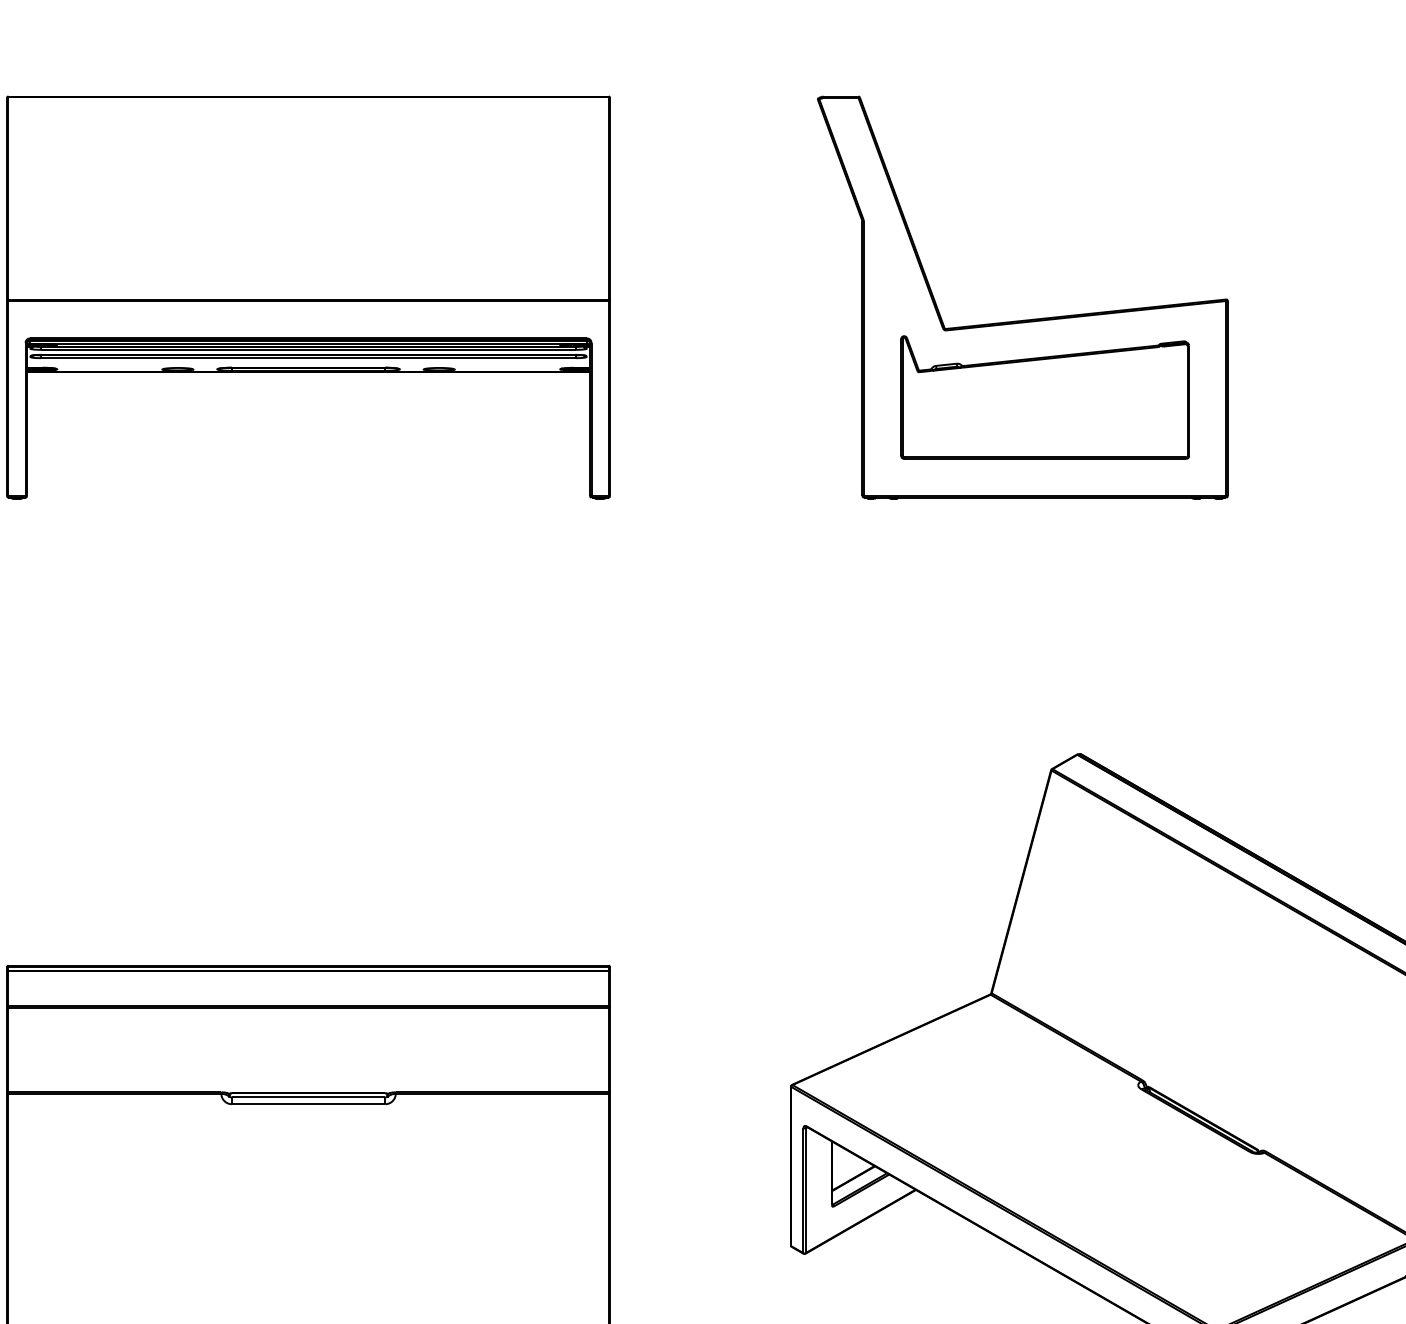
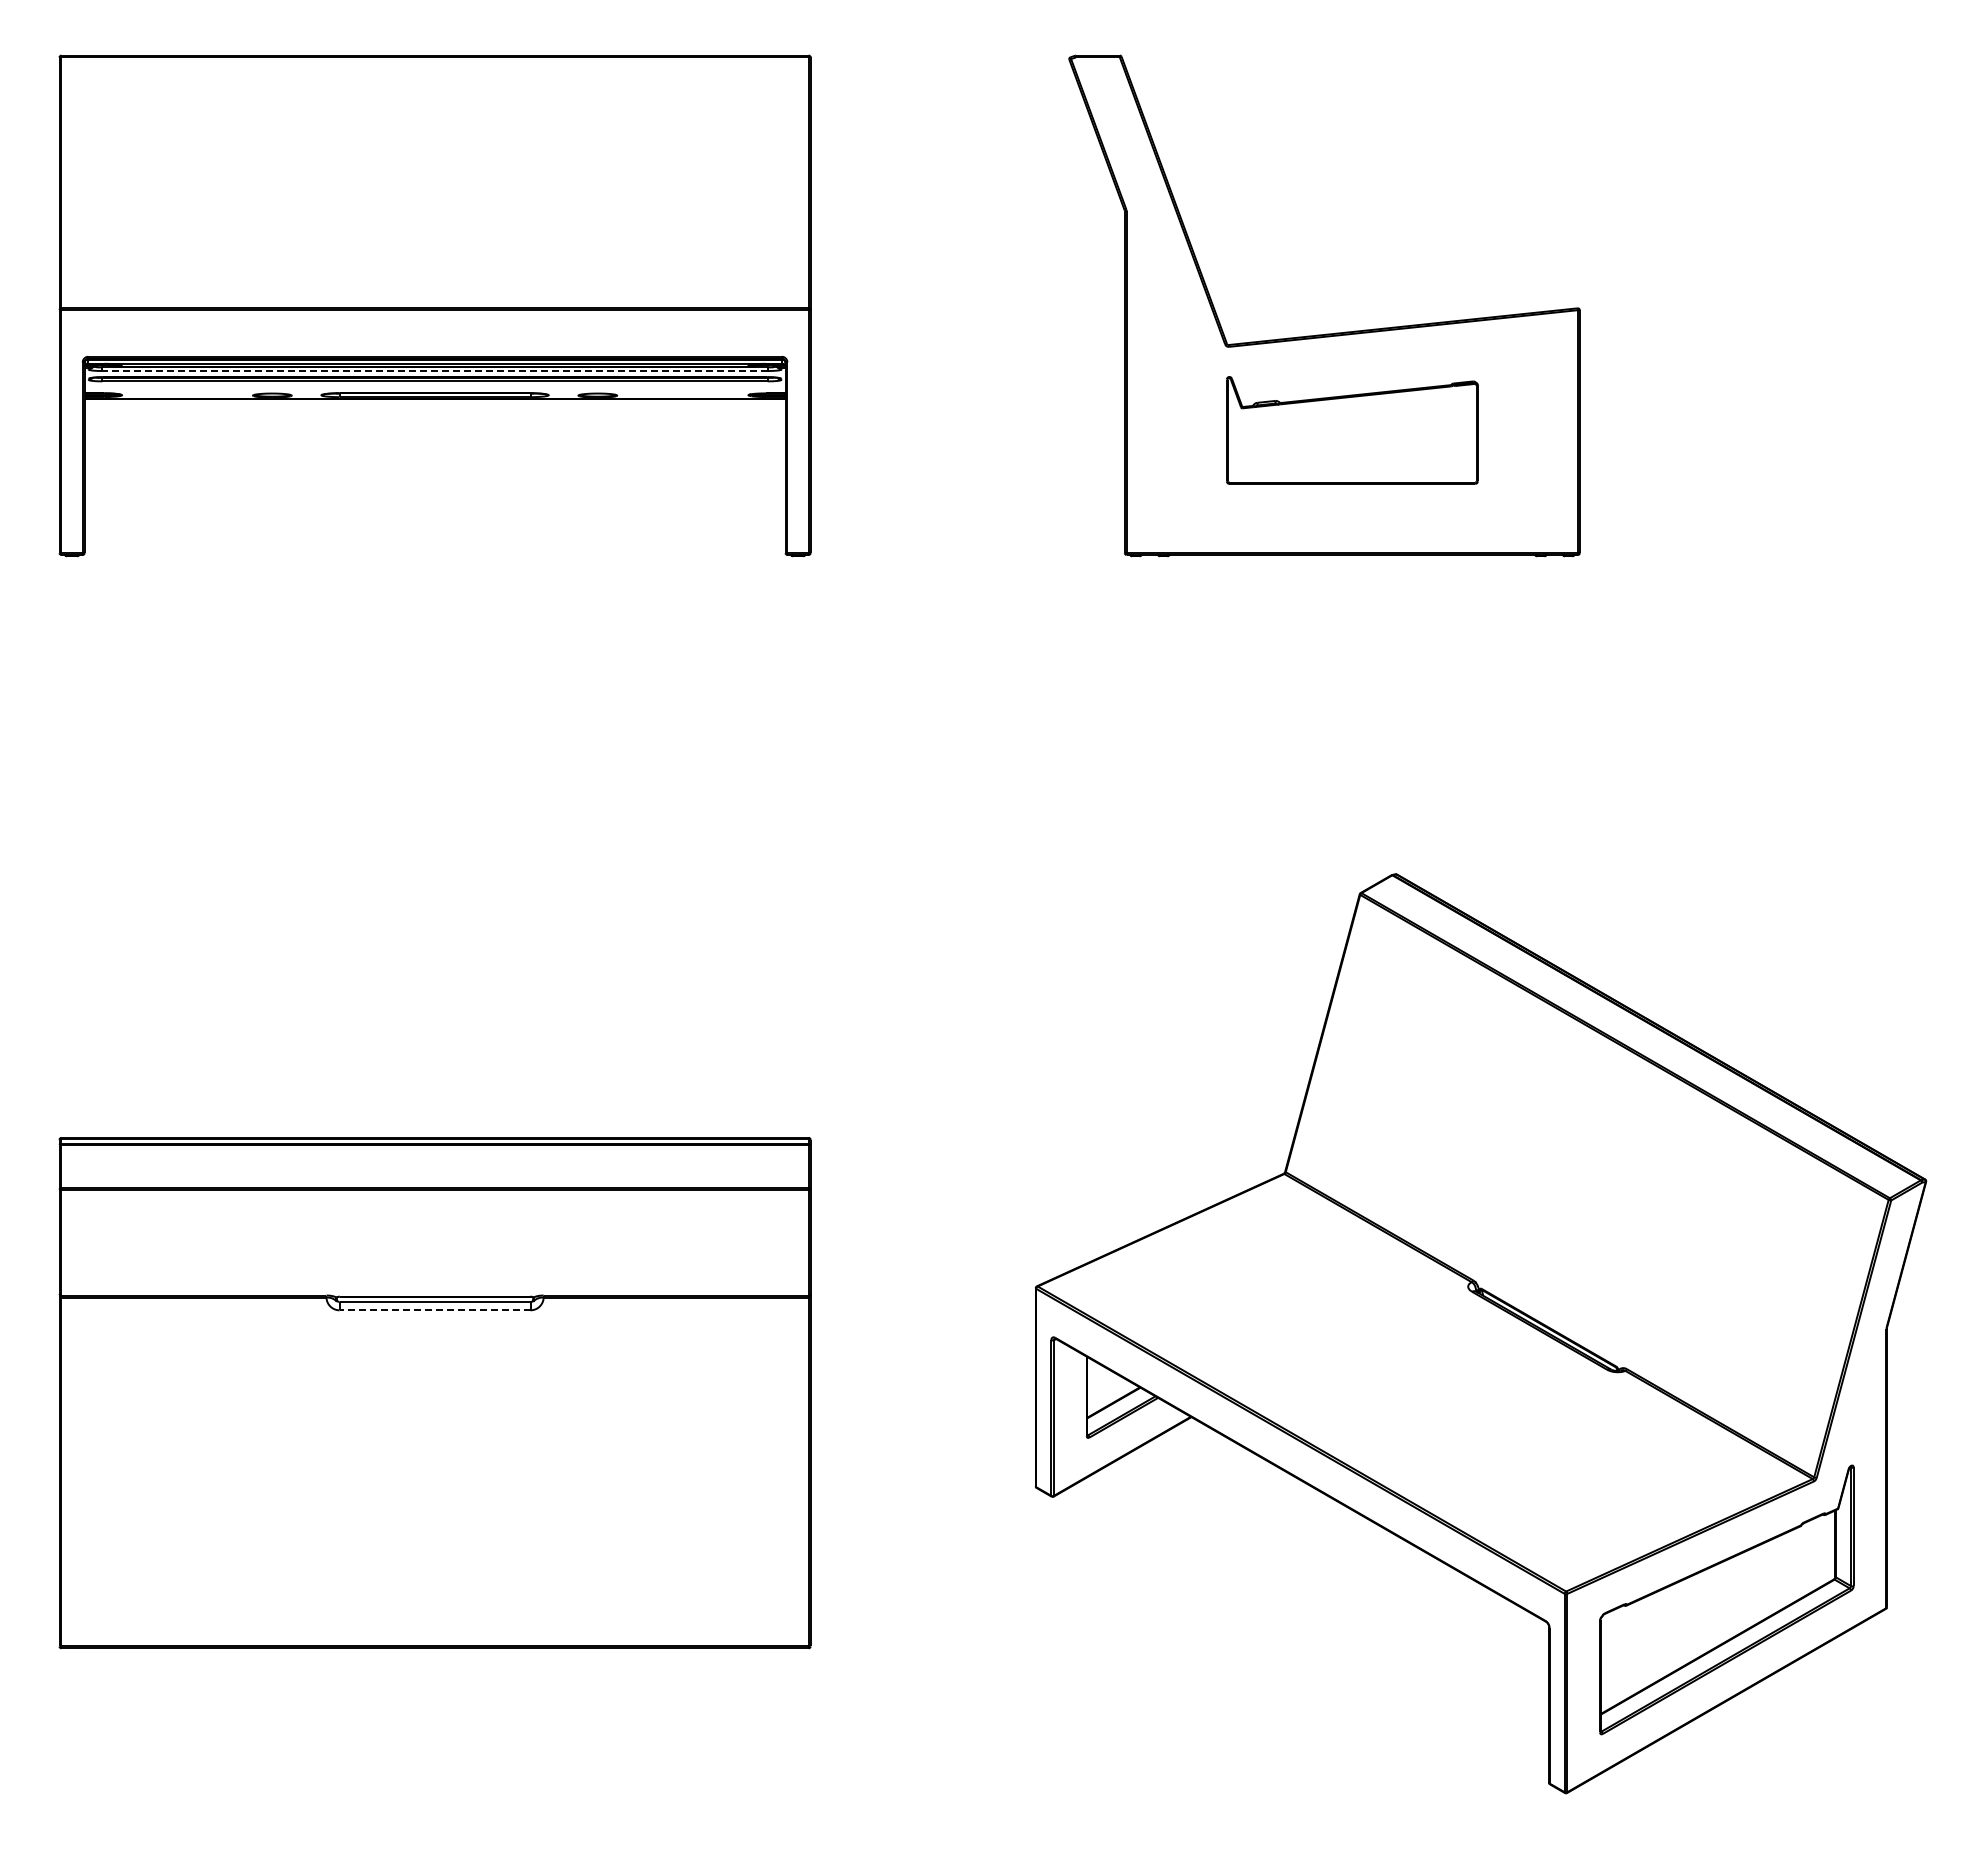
line: (308, 350) -> (435, 371), solid -> dashed
part: (1045, 397) -> (1352, 430), size x0.7
line: (308, 1104) -> (434, 1310), solid -> dashed

